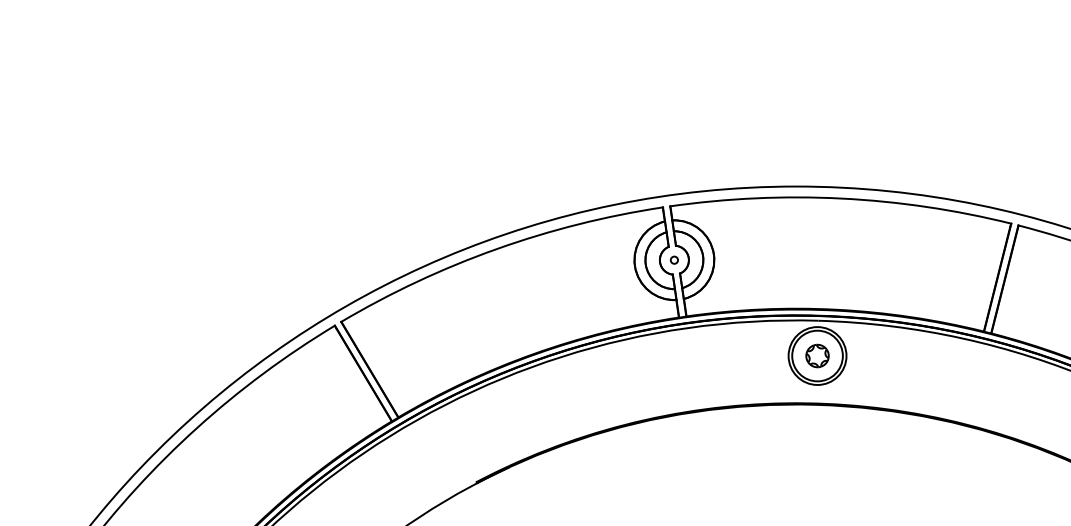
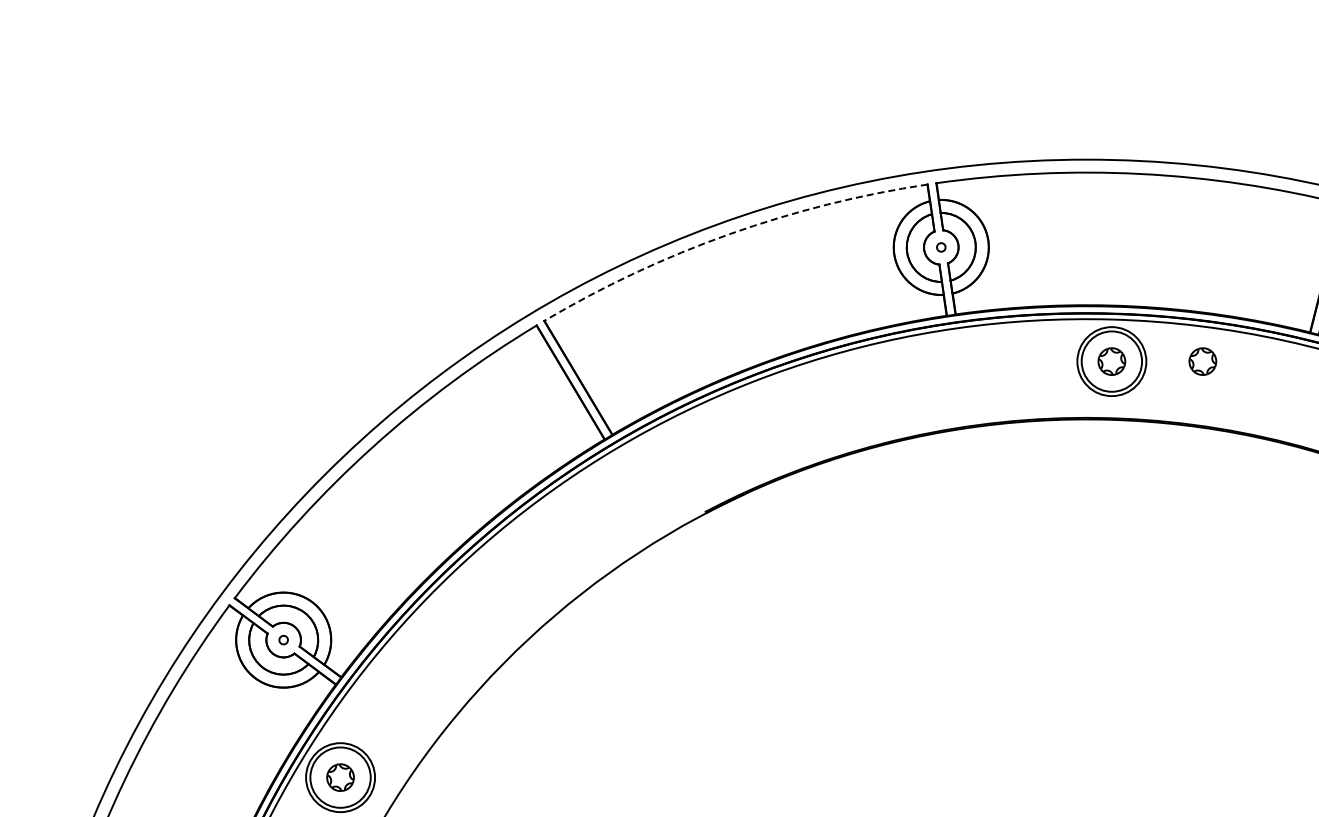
arc: (496, 249) -> (729, 234), solid -> dashed
part: (893, 355) -> (1202, 361), added

